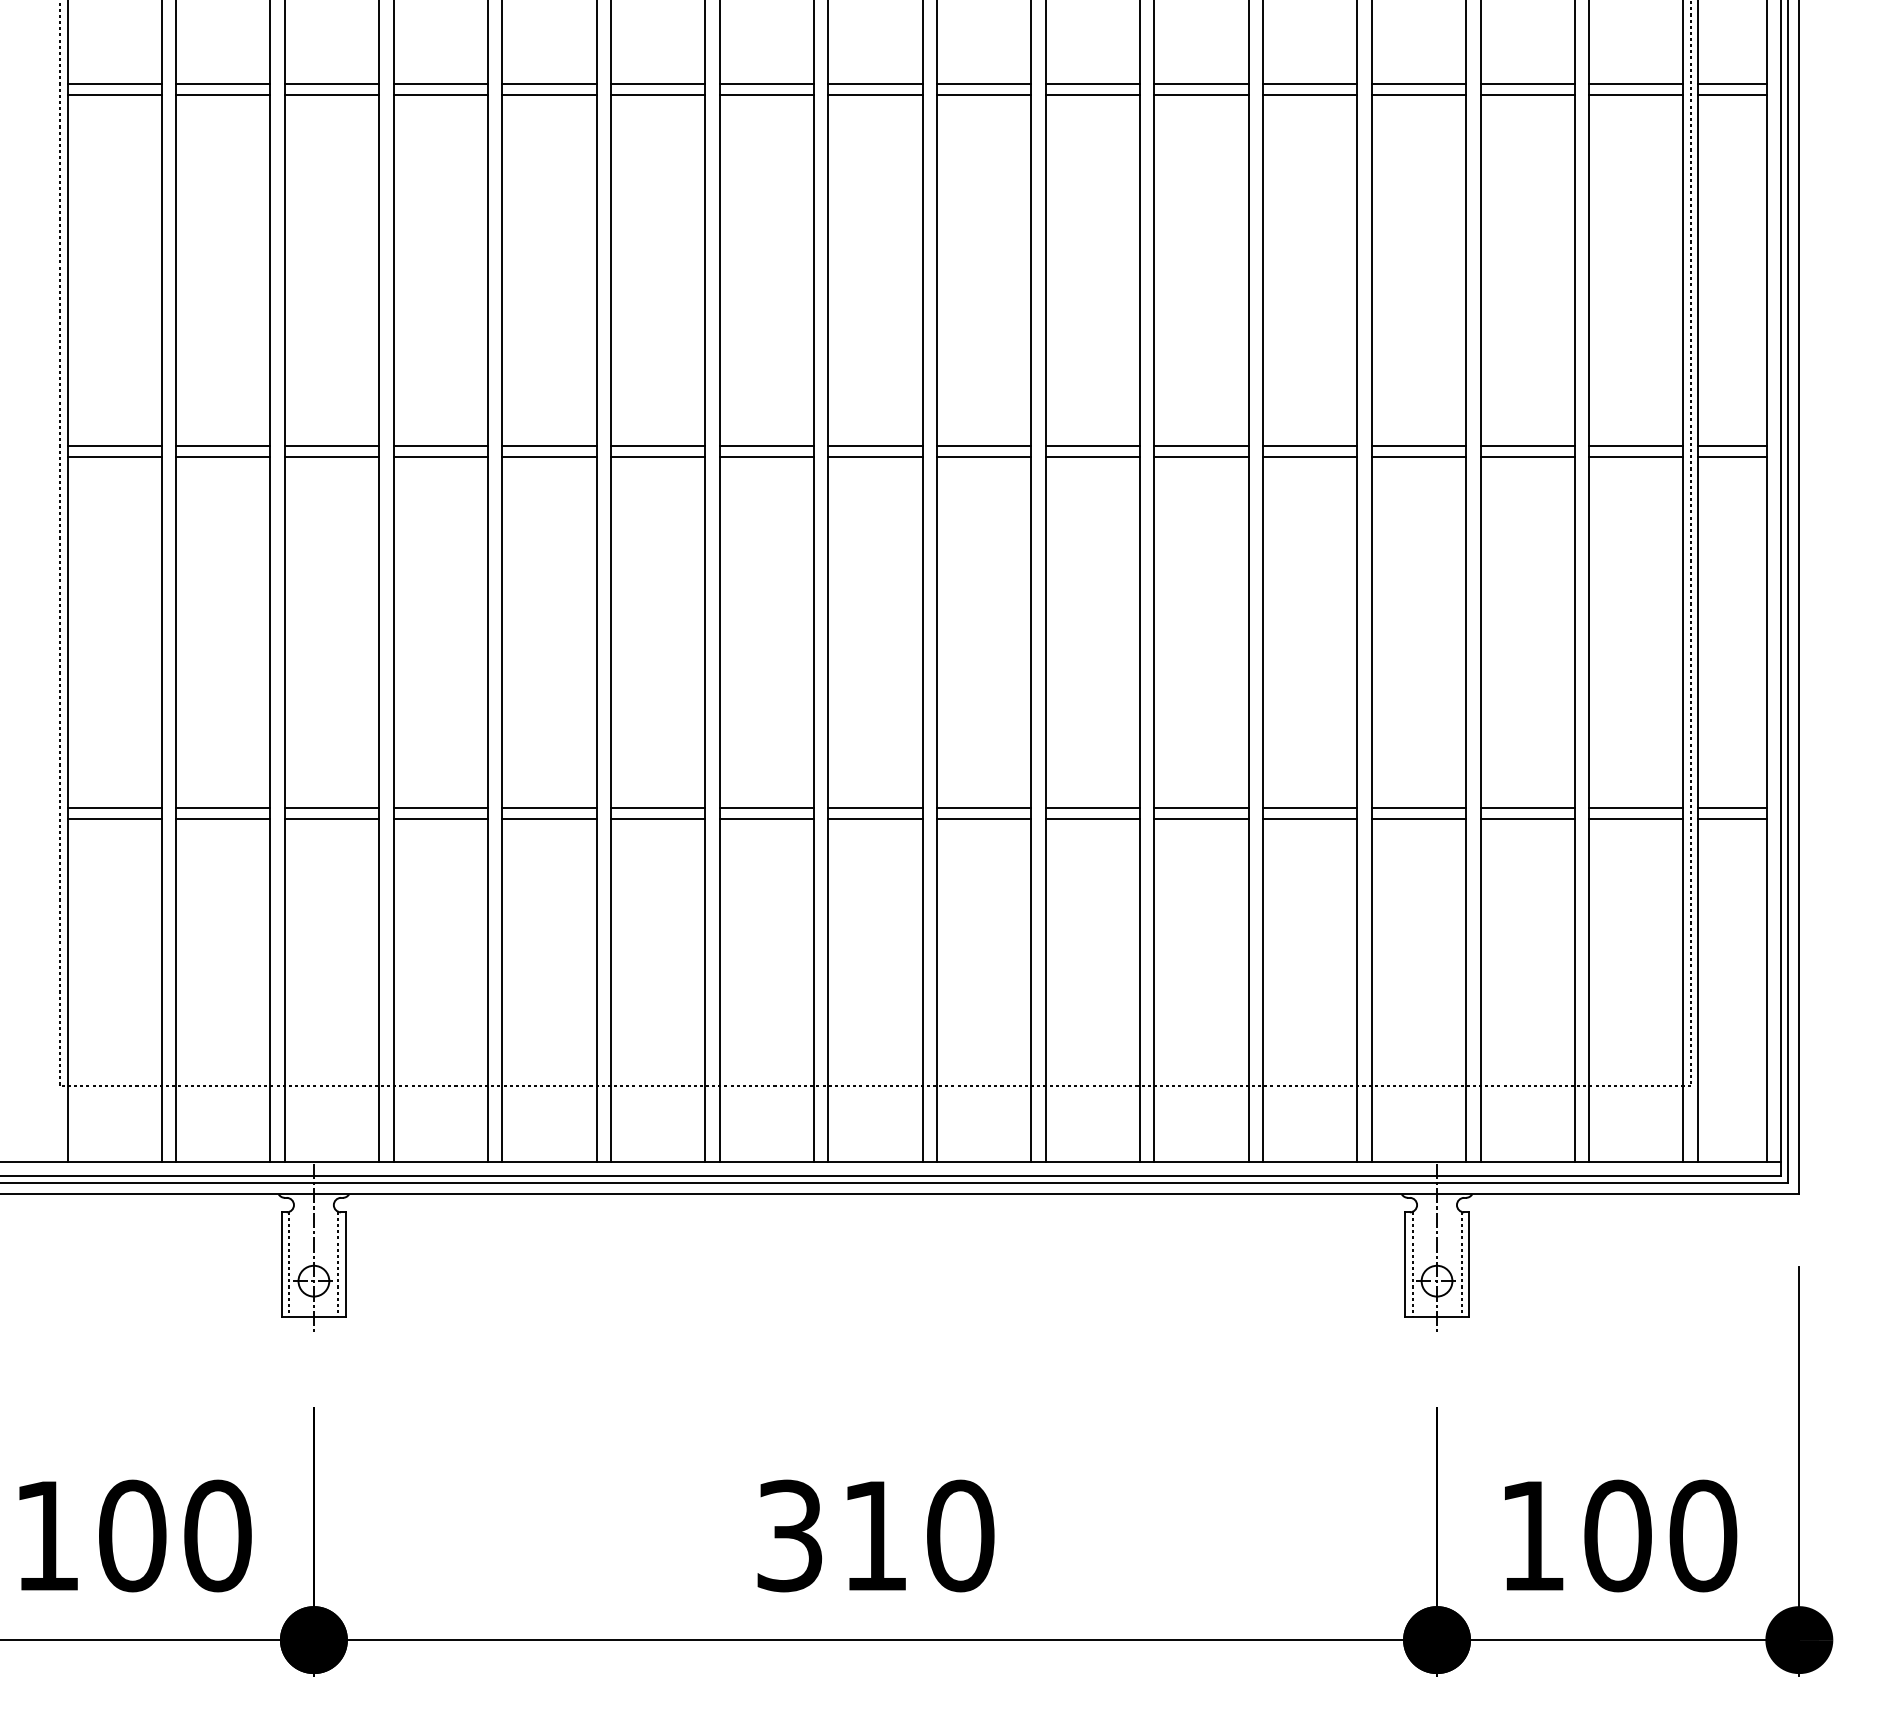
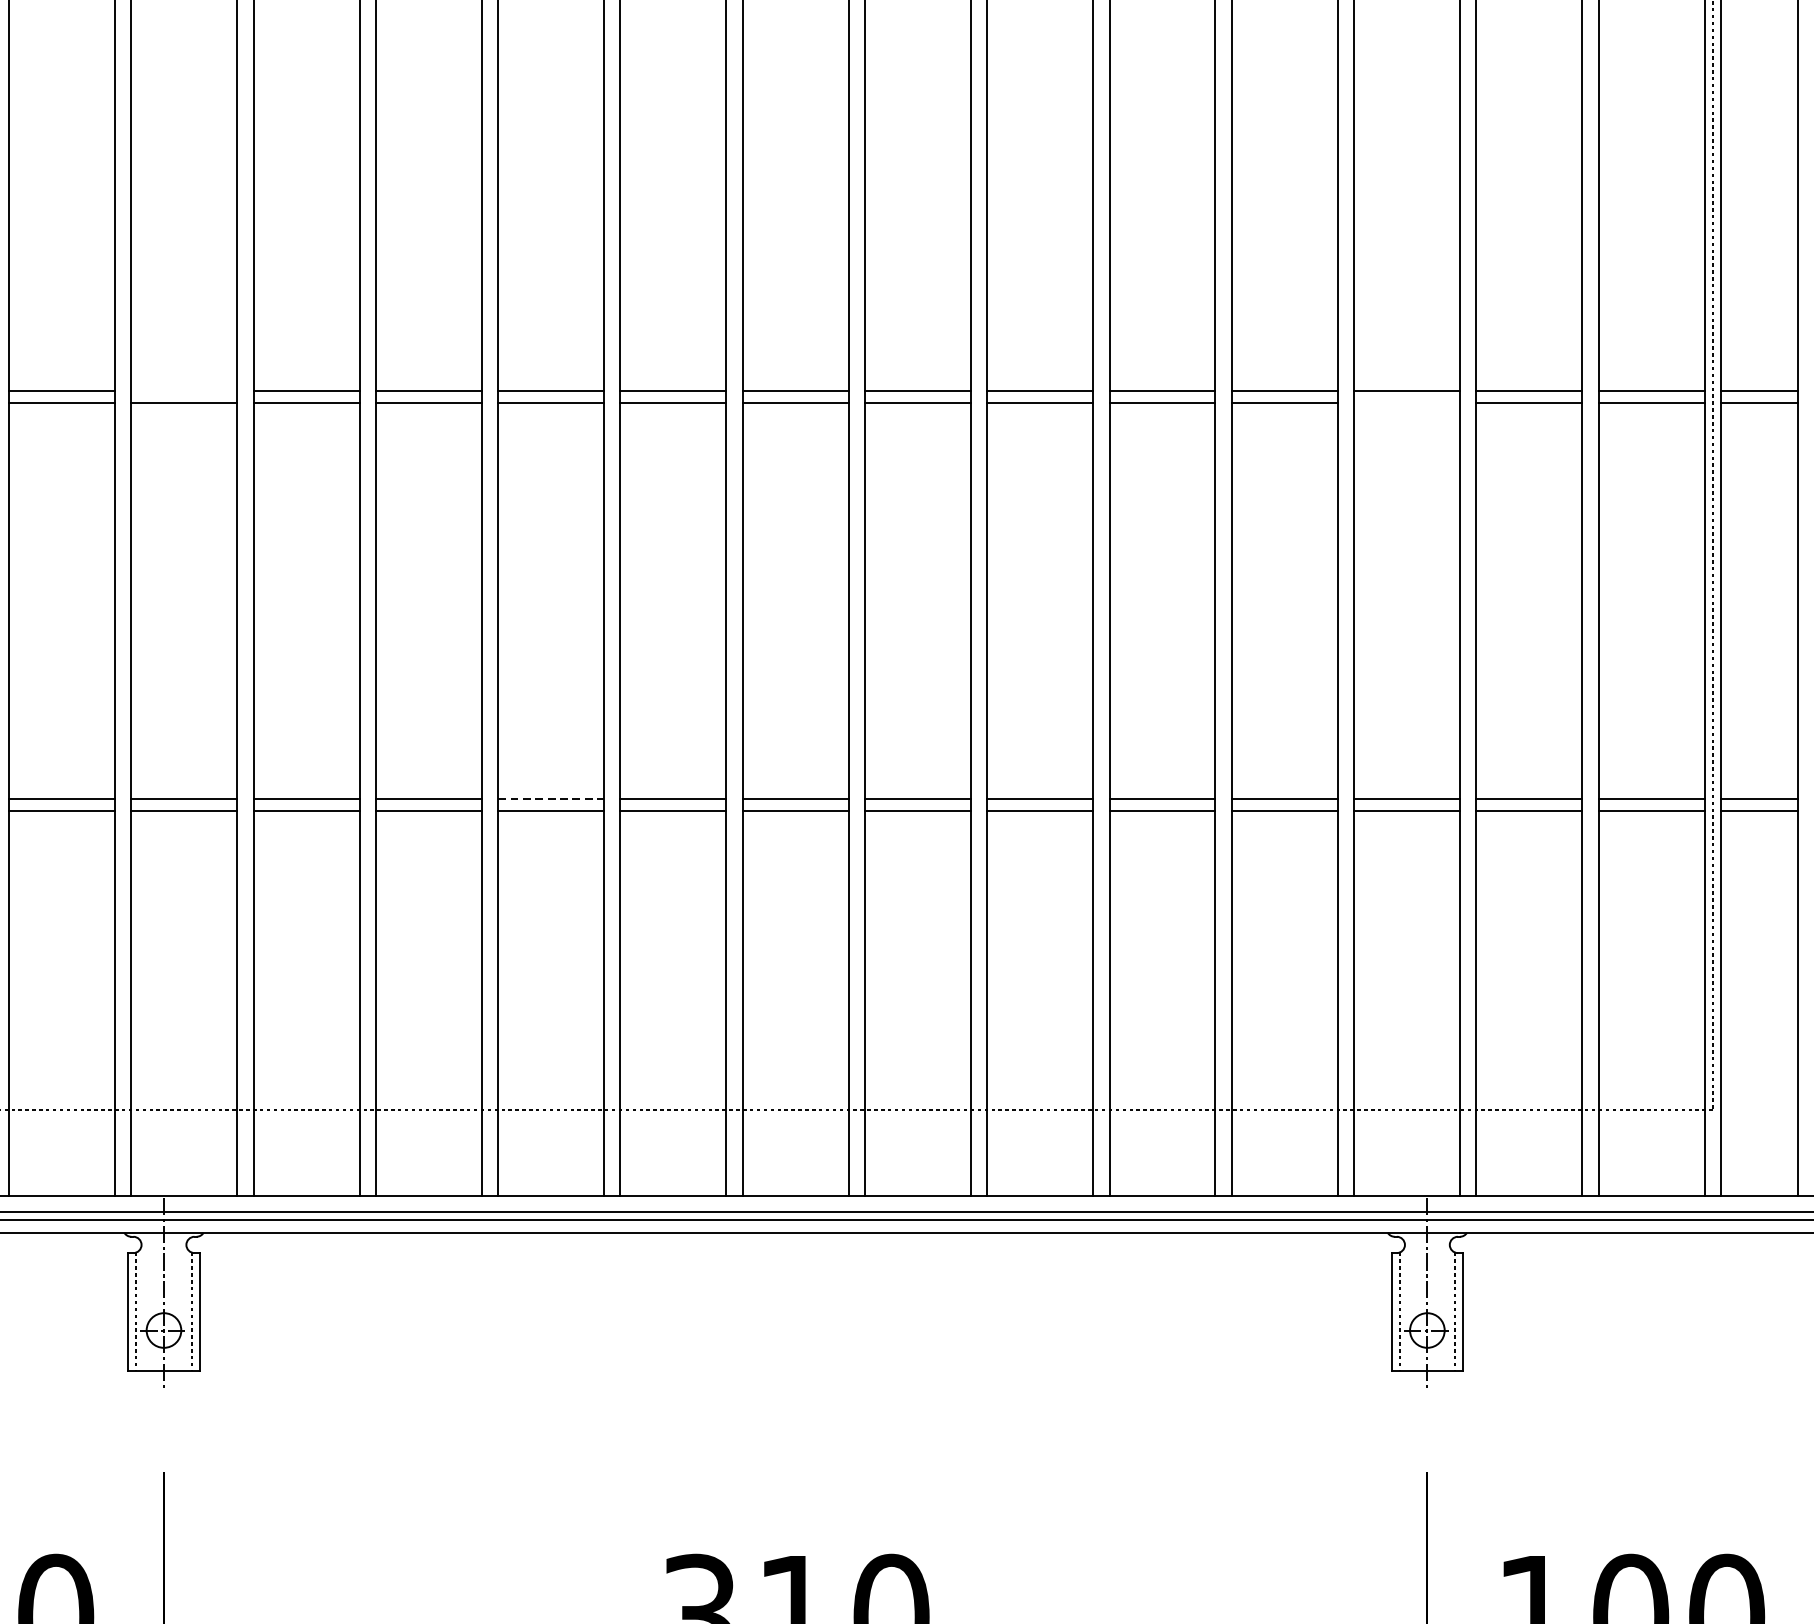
line: (331, 446) -> (183, 391), removed
line: (1418, 456) -> (1406, 402), removed
line: (658, 808) -> (551, 798), solid -> dashed

